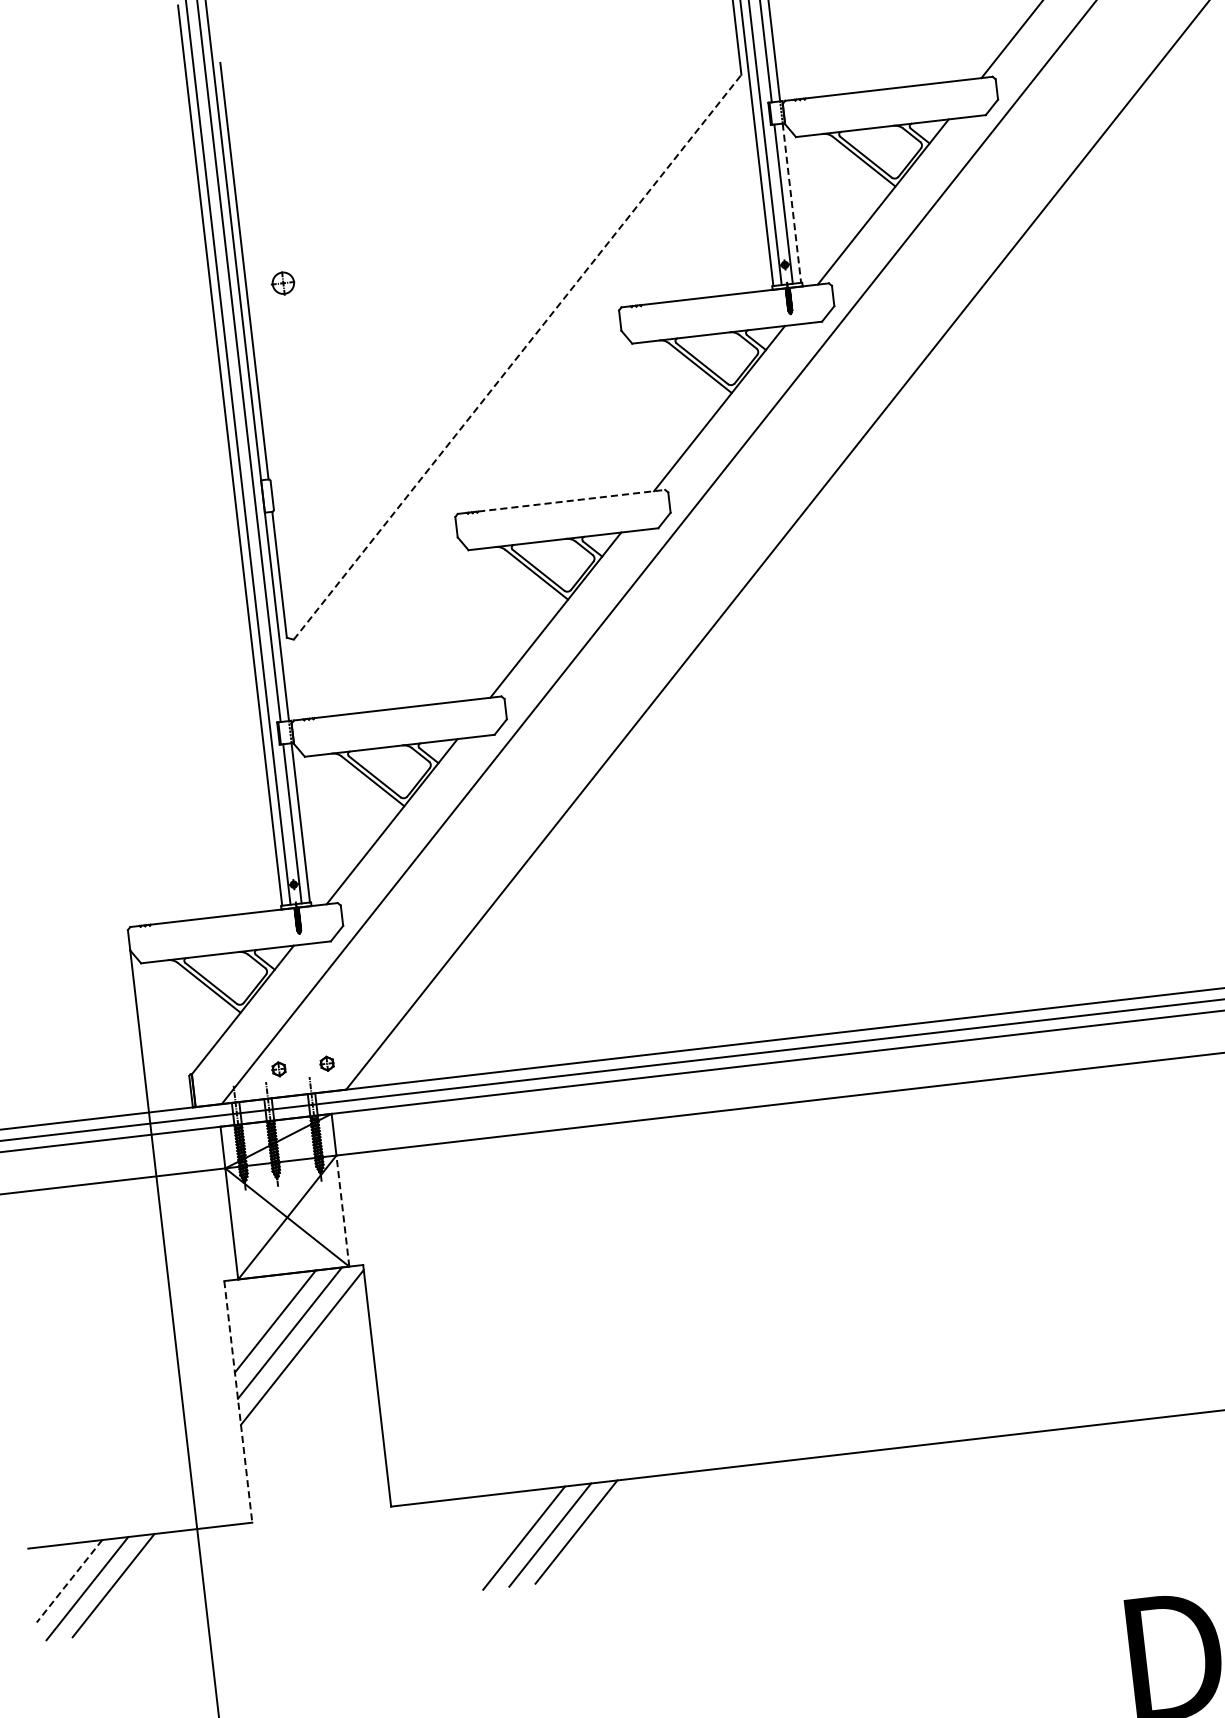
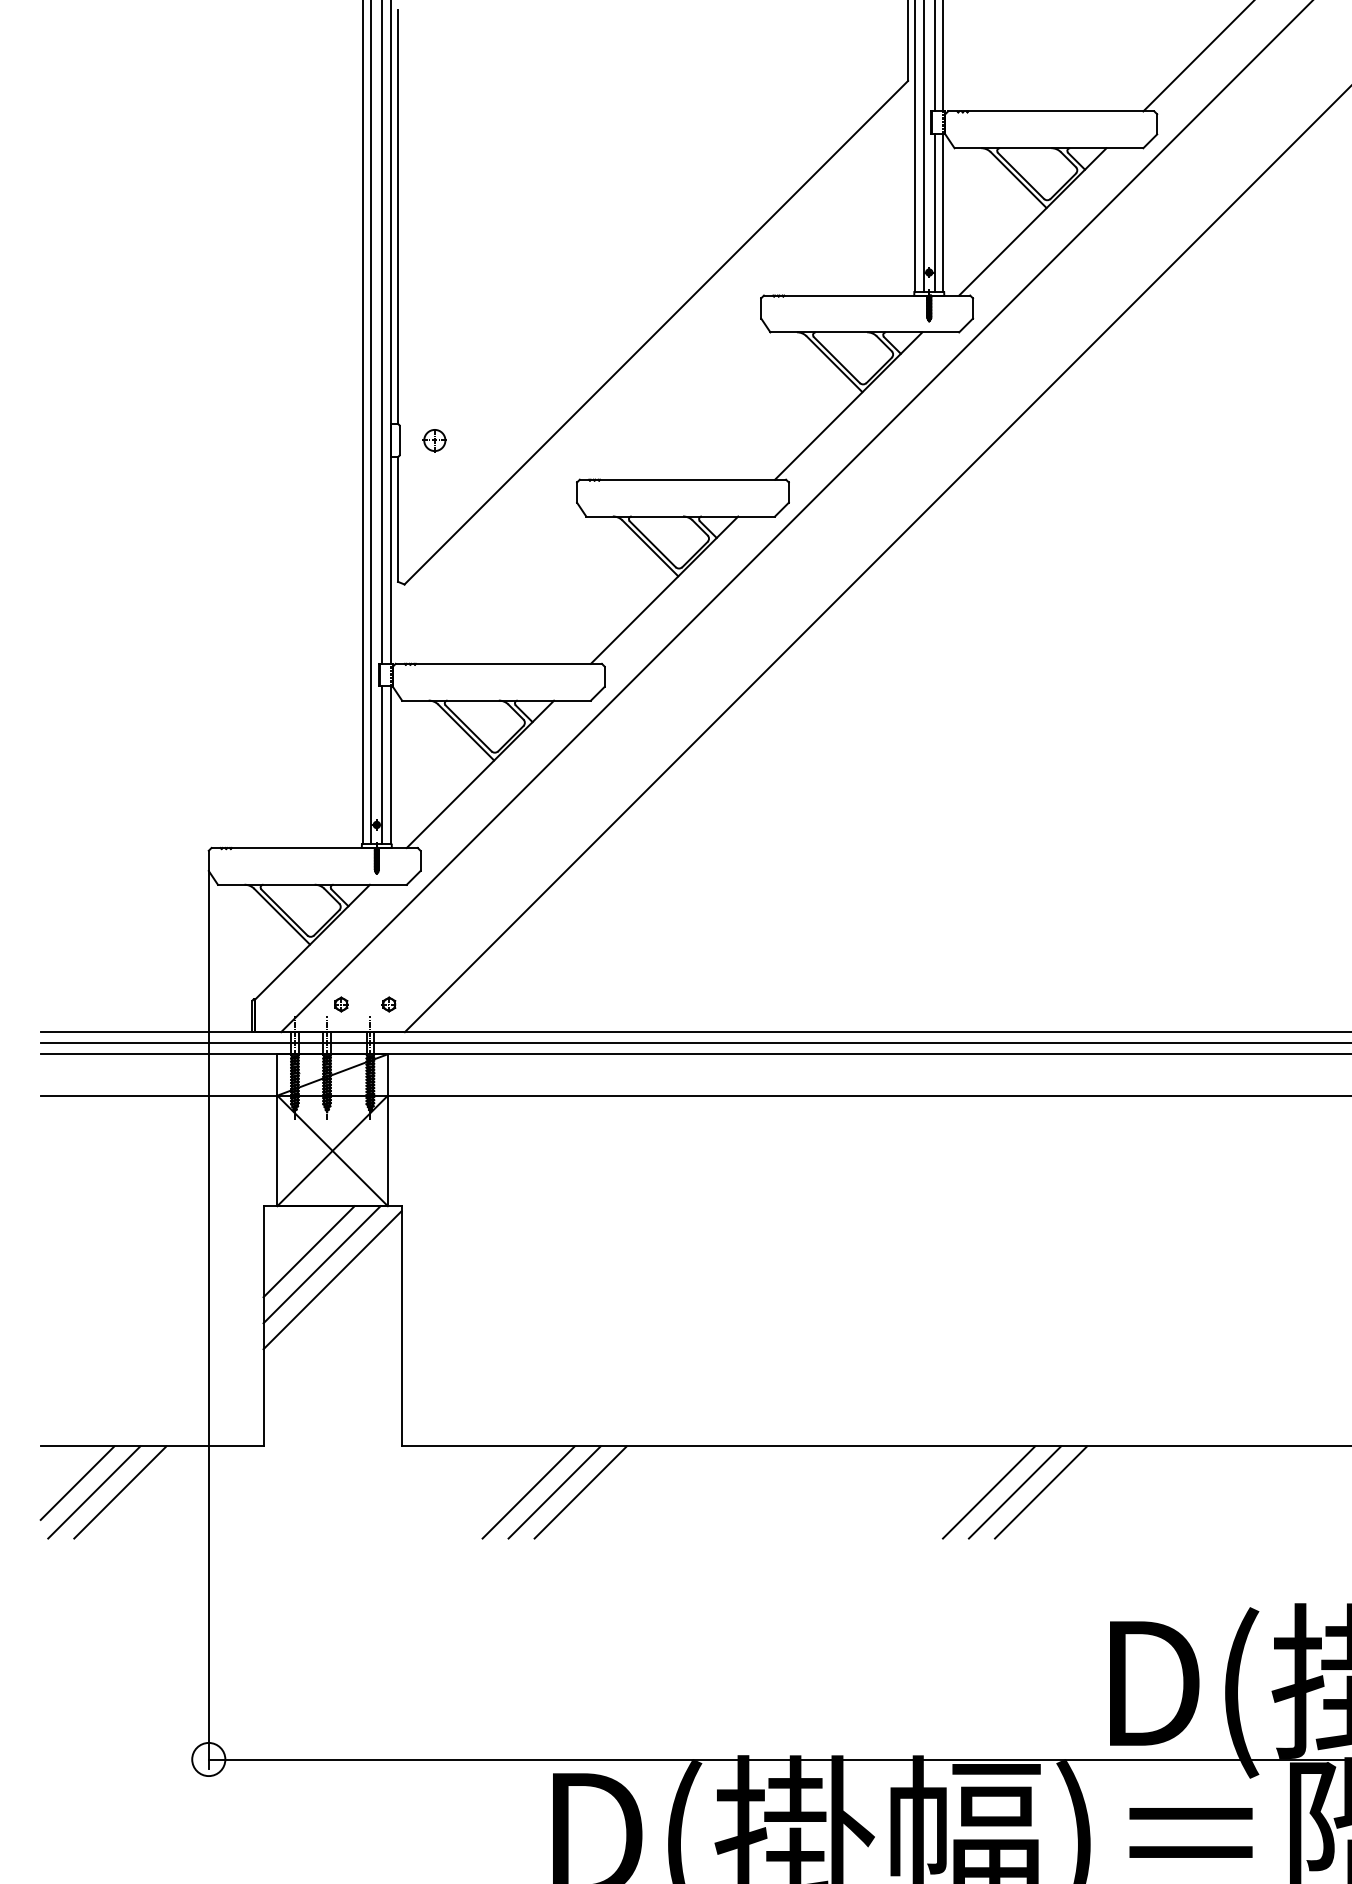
line: (792, 203) -> (943, 213), dashed -> solid
part: (283, 283) -> (434, 440), moved
line: (517, 357) -> (656, 332), dashed -> solid
line: (572, 500) -> (693, 479), dashed -> solid
line: (342, 1210) -> (387, 1150), dashed -> solid
line: (238, 1402) -> (263, 1326), dashed -> solid
line: (1039, 1478) -> (1041, 1492), added
line: (1012, 1481) -> (1014, 1492), added
line: (986, 1484) -> (988, 1492), added
line: (69, 1581) -> (77, 1483), dashed -> solid

